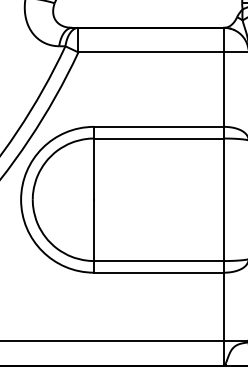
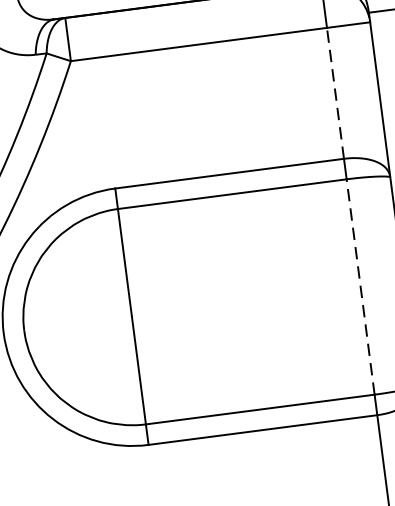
line: (224, 89) -> (336, 93), solid -> dashed
line: (224, 199) -> (361, 286), solid -> dashed

